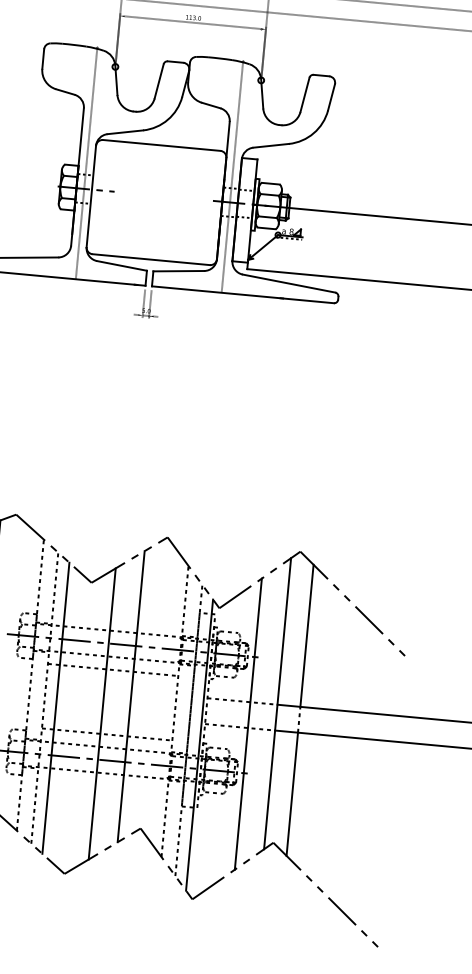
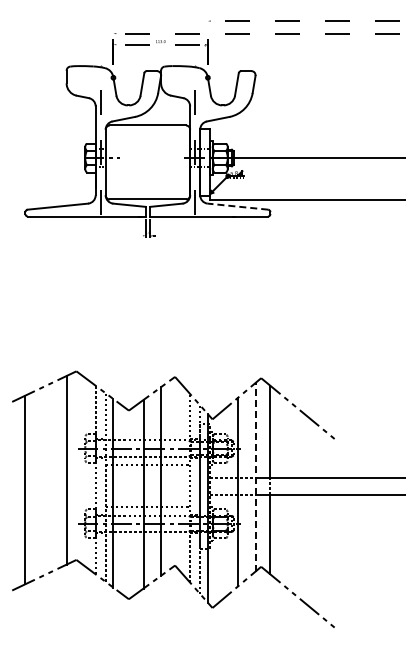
line: (288, 283) -> (237, 206), solid -> dashed
line: (277, 702) -> (255, 476), solid -> dashed

